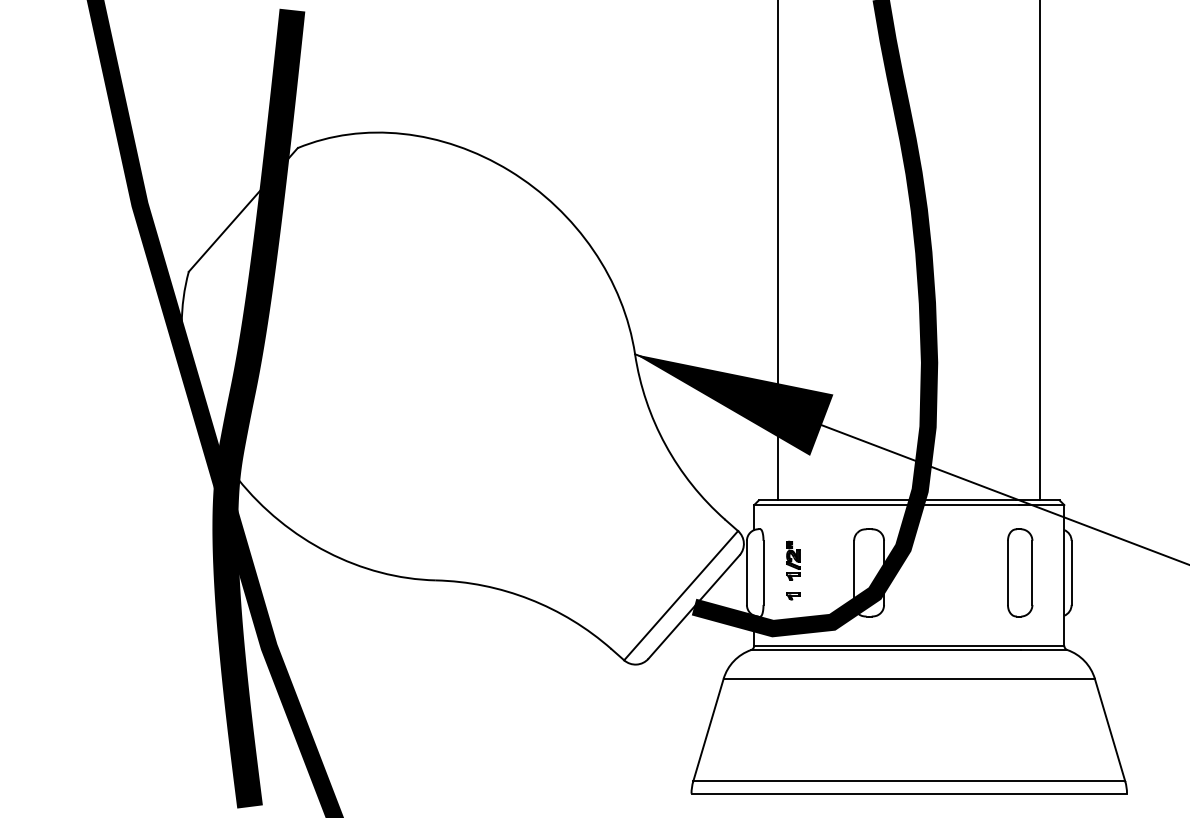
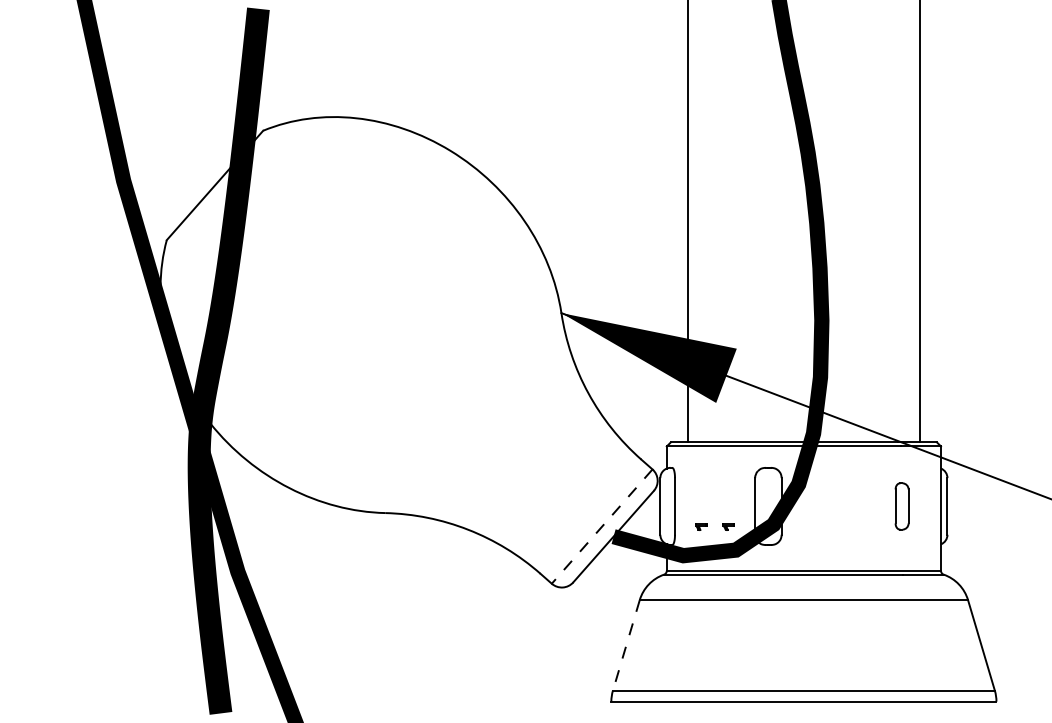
part: (793, 560) -> (701, 495), removed
part: (1020, 572) -> (902, 506), size x0.6
line: (680, 596) -> (601, 527), solid -> dashed
part: (824, 596) -> (728, 527), added
line: (708, 730) -> (626, 645), solid -> dashed

